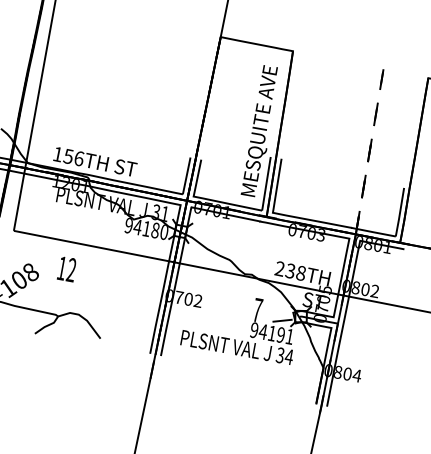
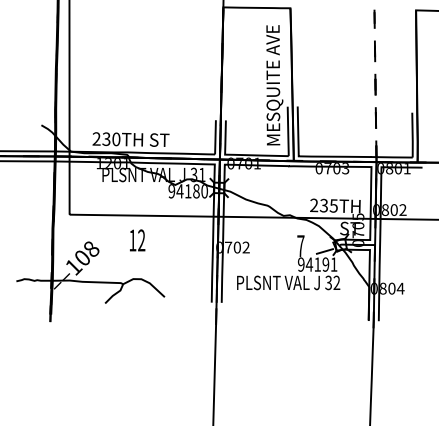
text: (68, 156) -> (106, 139), 156TH -> 230TH
text: (67, 269) -> (137, 240), moved
text: (300, 272) -> (333, 205), 238TH -> 235TH
text: (288, 356) -> (336, 282), 34 -> 32

